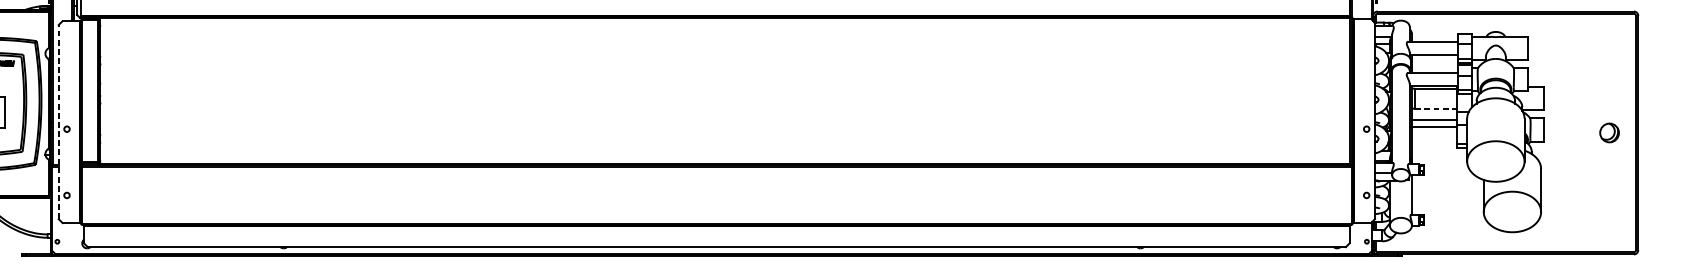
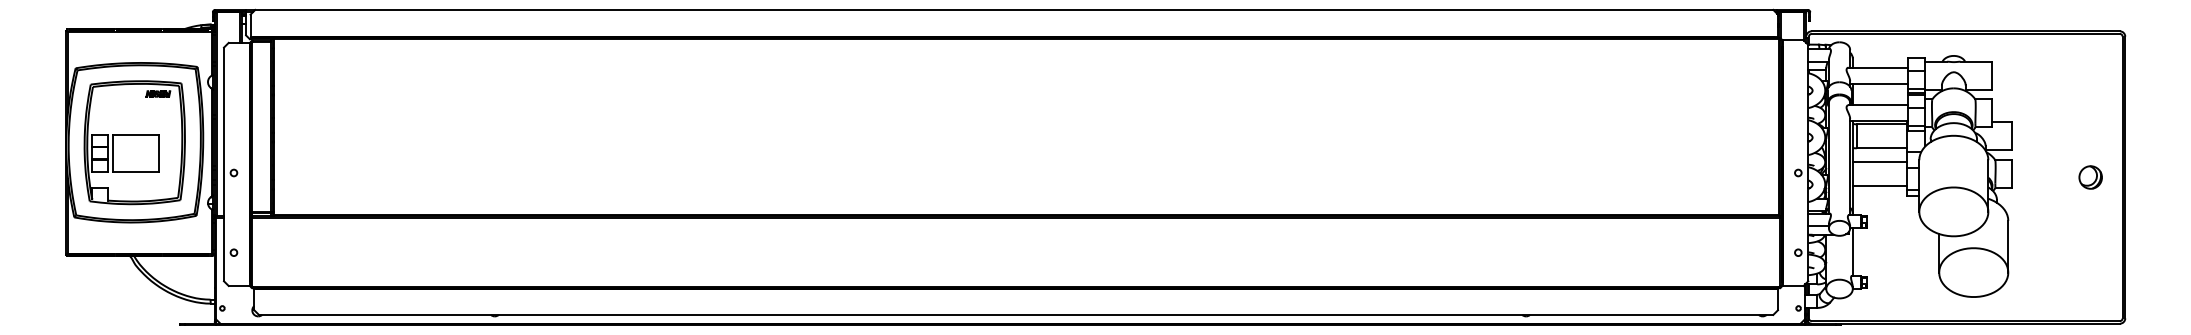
line: (1435, 108) -> (1881, 148), dashed -> solid
line: (59, 122) -> (224, 164), dashed -> solid
line: (1434, 126) -> (1879, 185), moved

